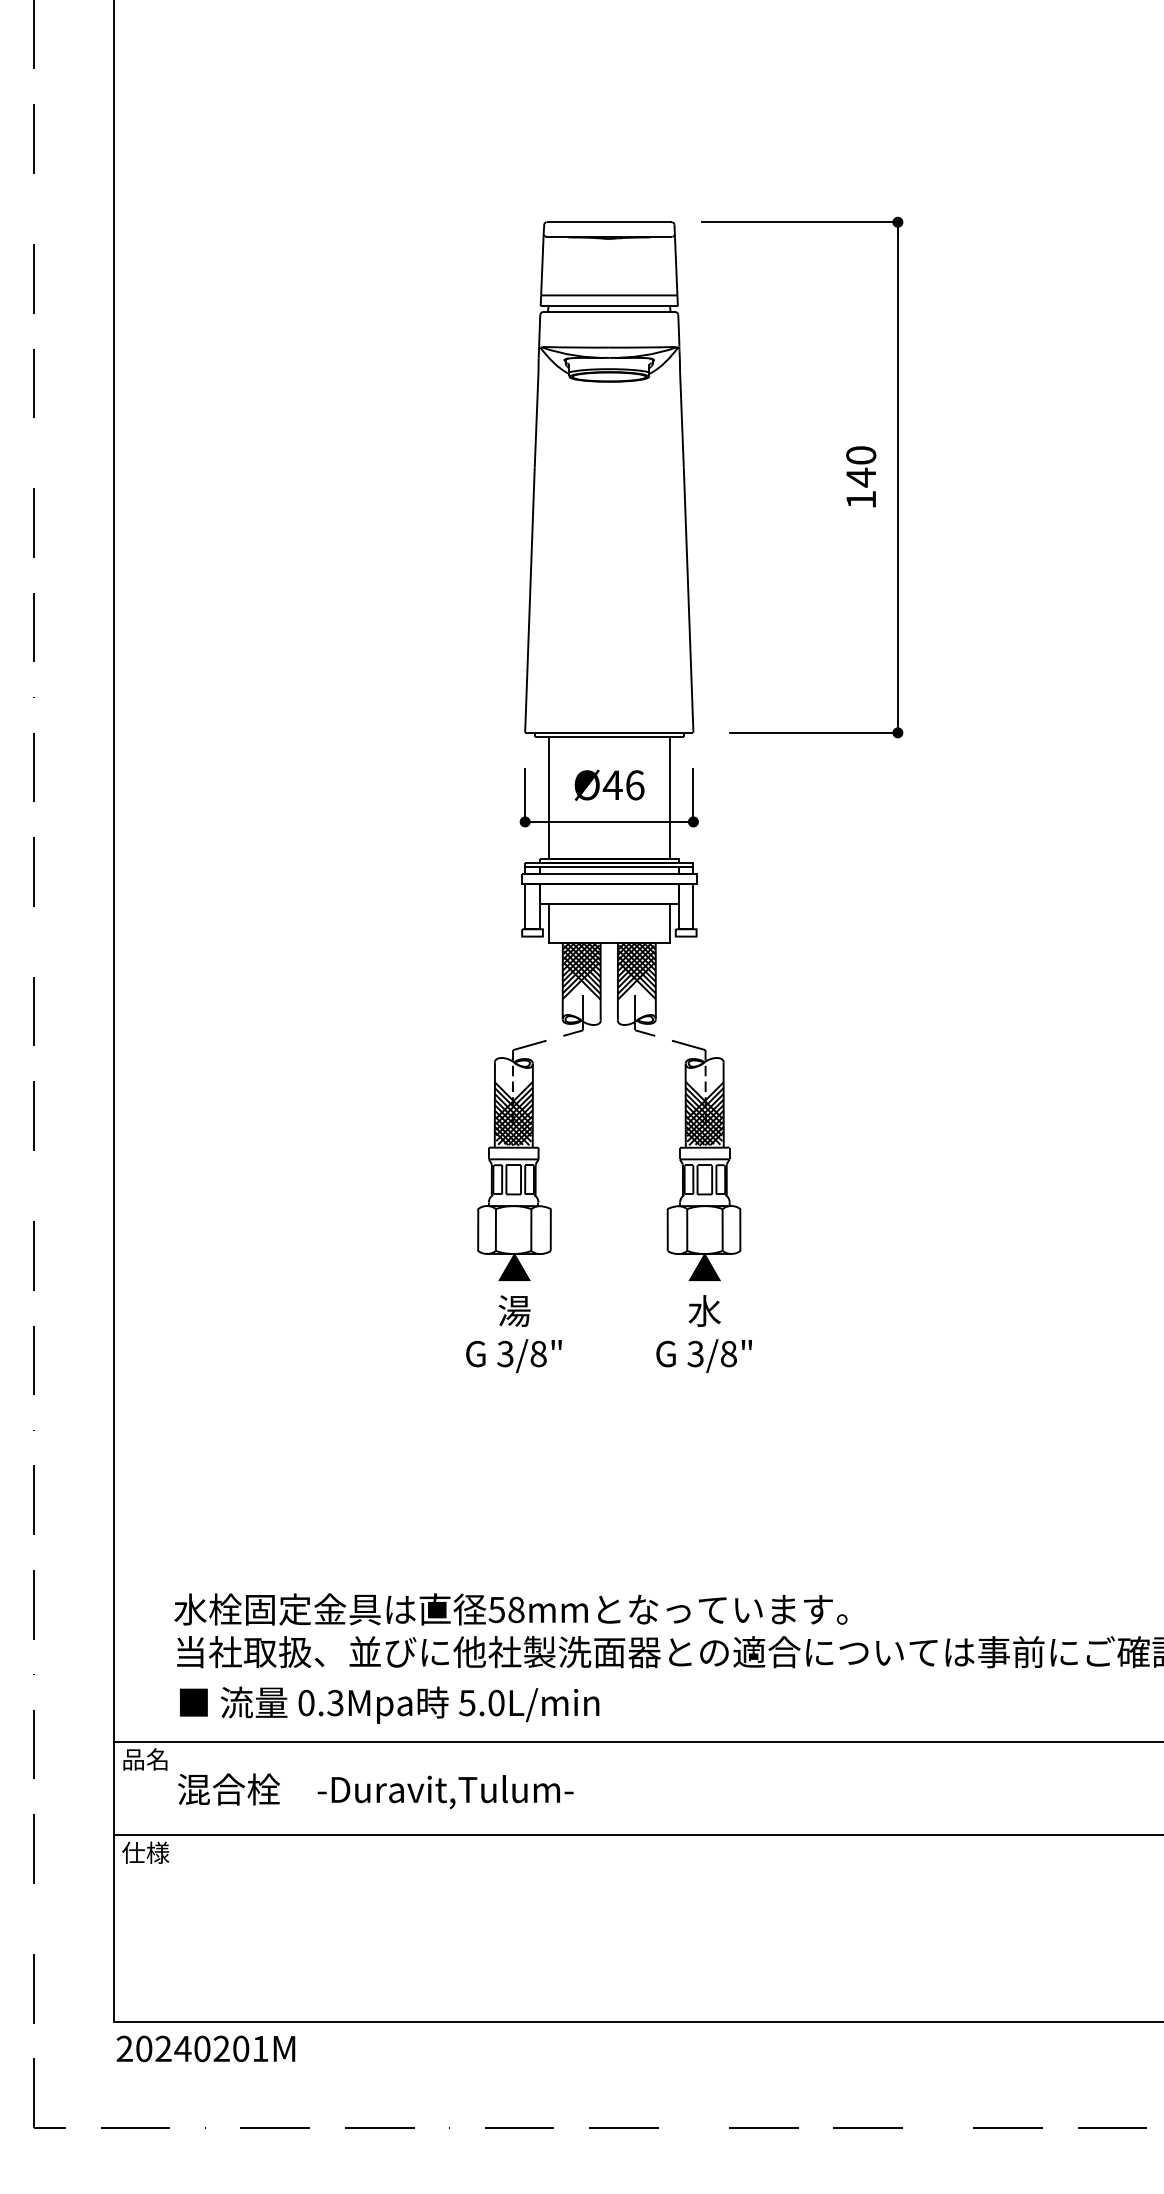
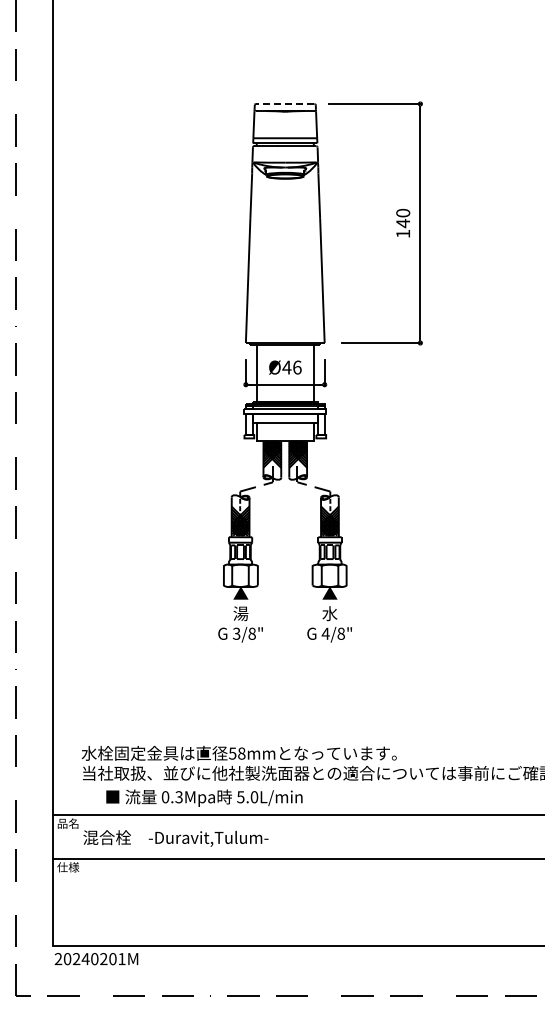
line: (607, 223) -> (284, 104), solid -> dashed
text: (695, 1353) -> (325, 633), 3/8" -> 4/8"
text: (389, 1703) -> (204, 797), moved

